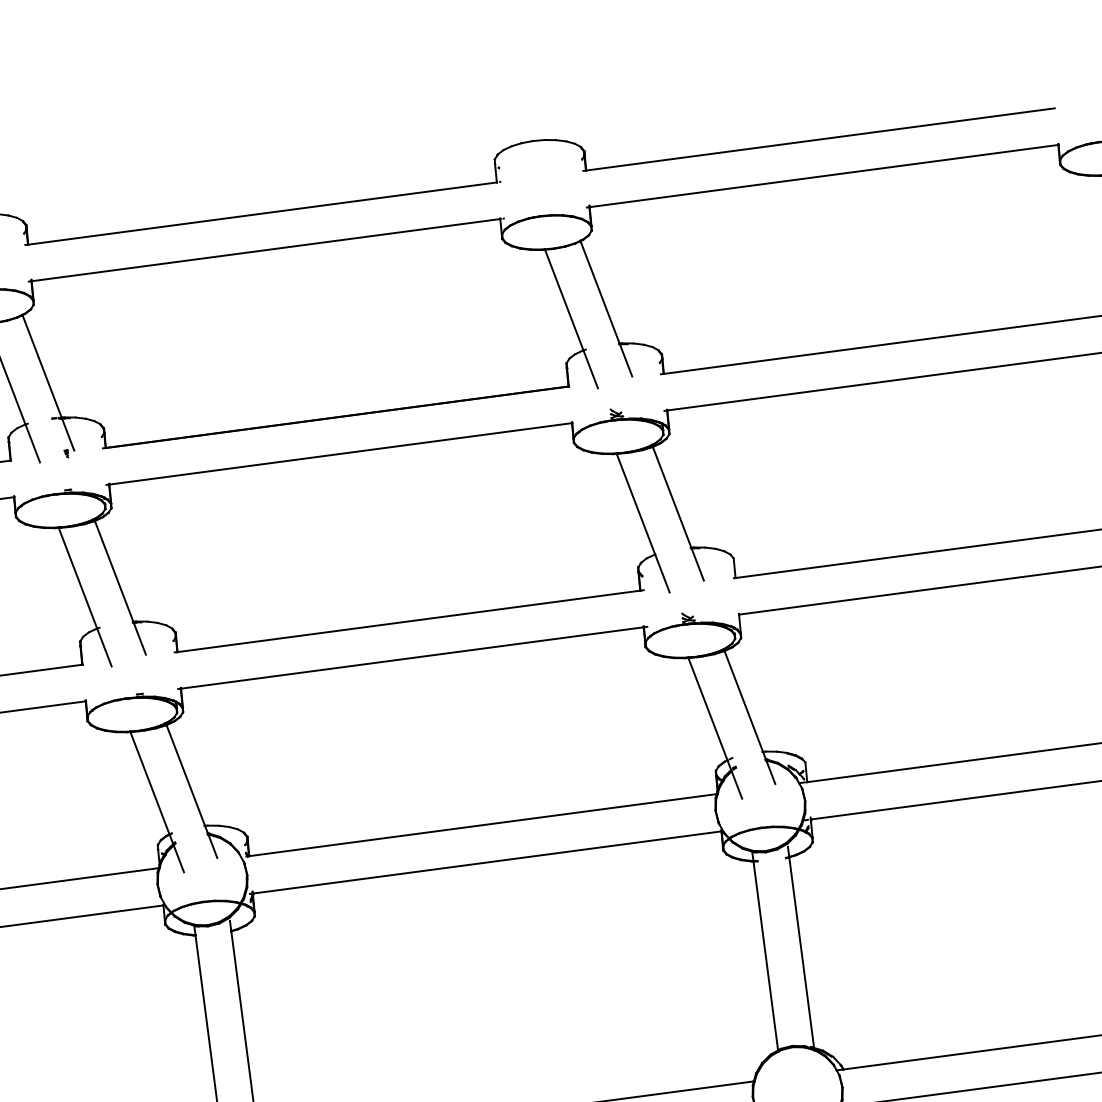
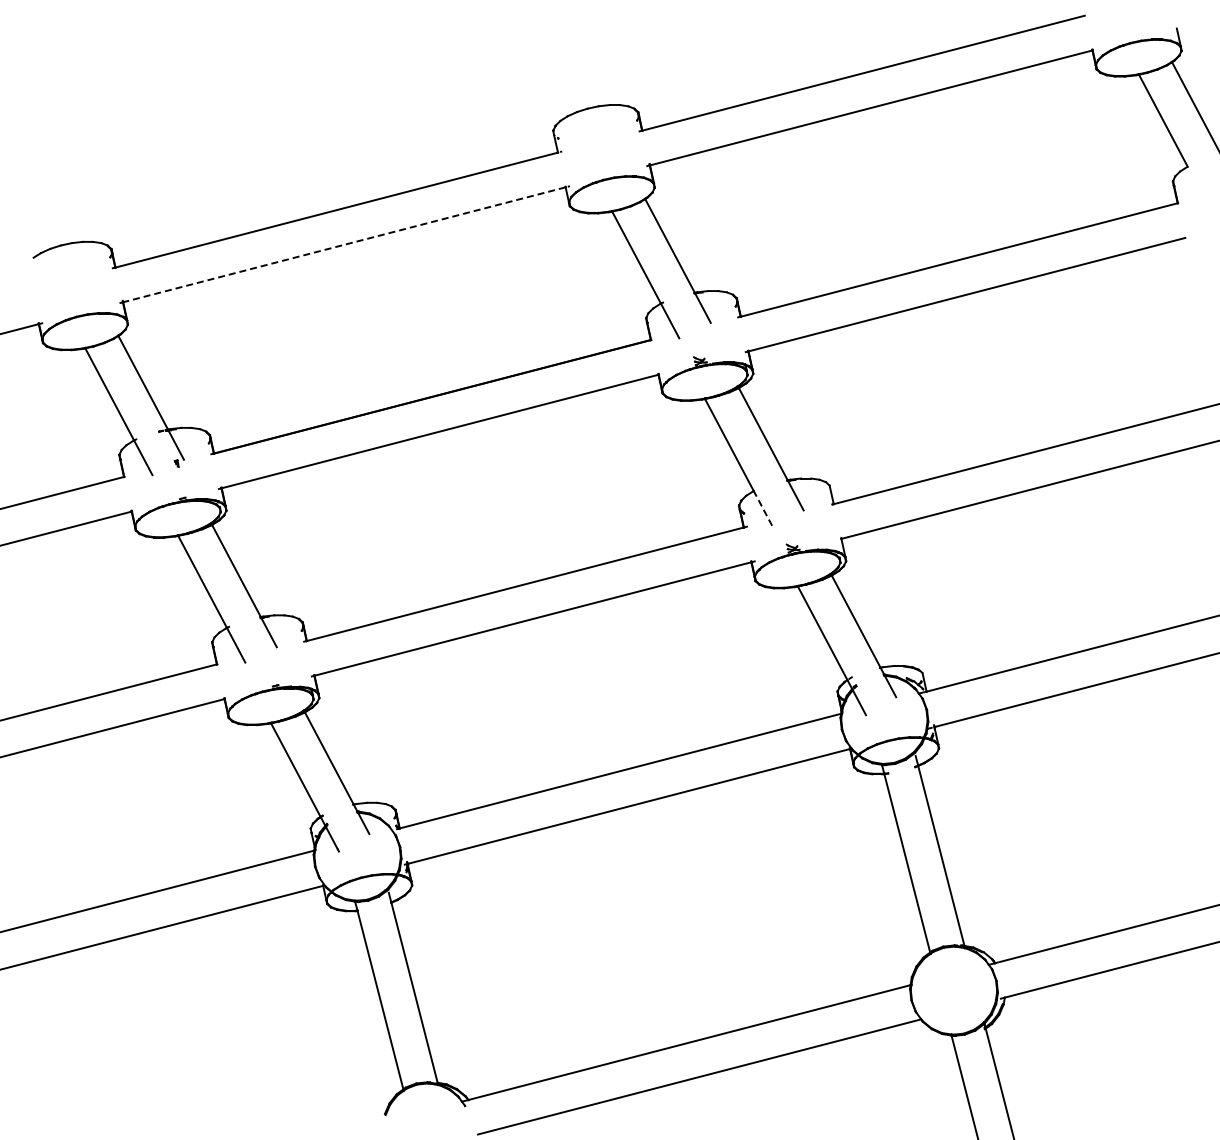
line: (266, 249) -> (344, 244), solid -> dashed
line: (661, 573) -> (762, 508), solid -> dashed

